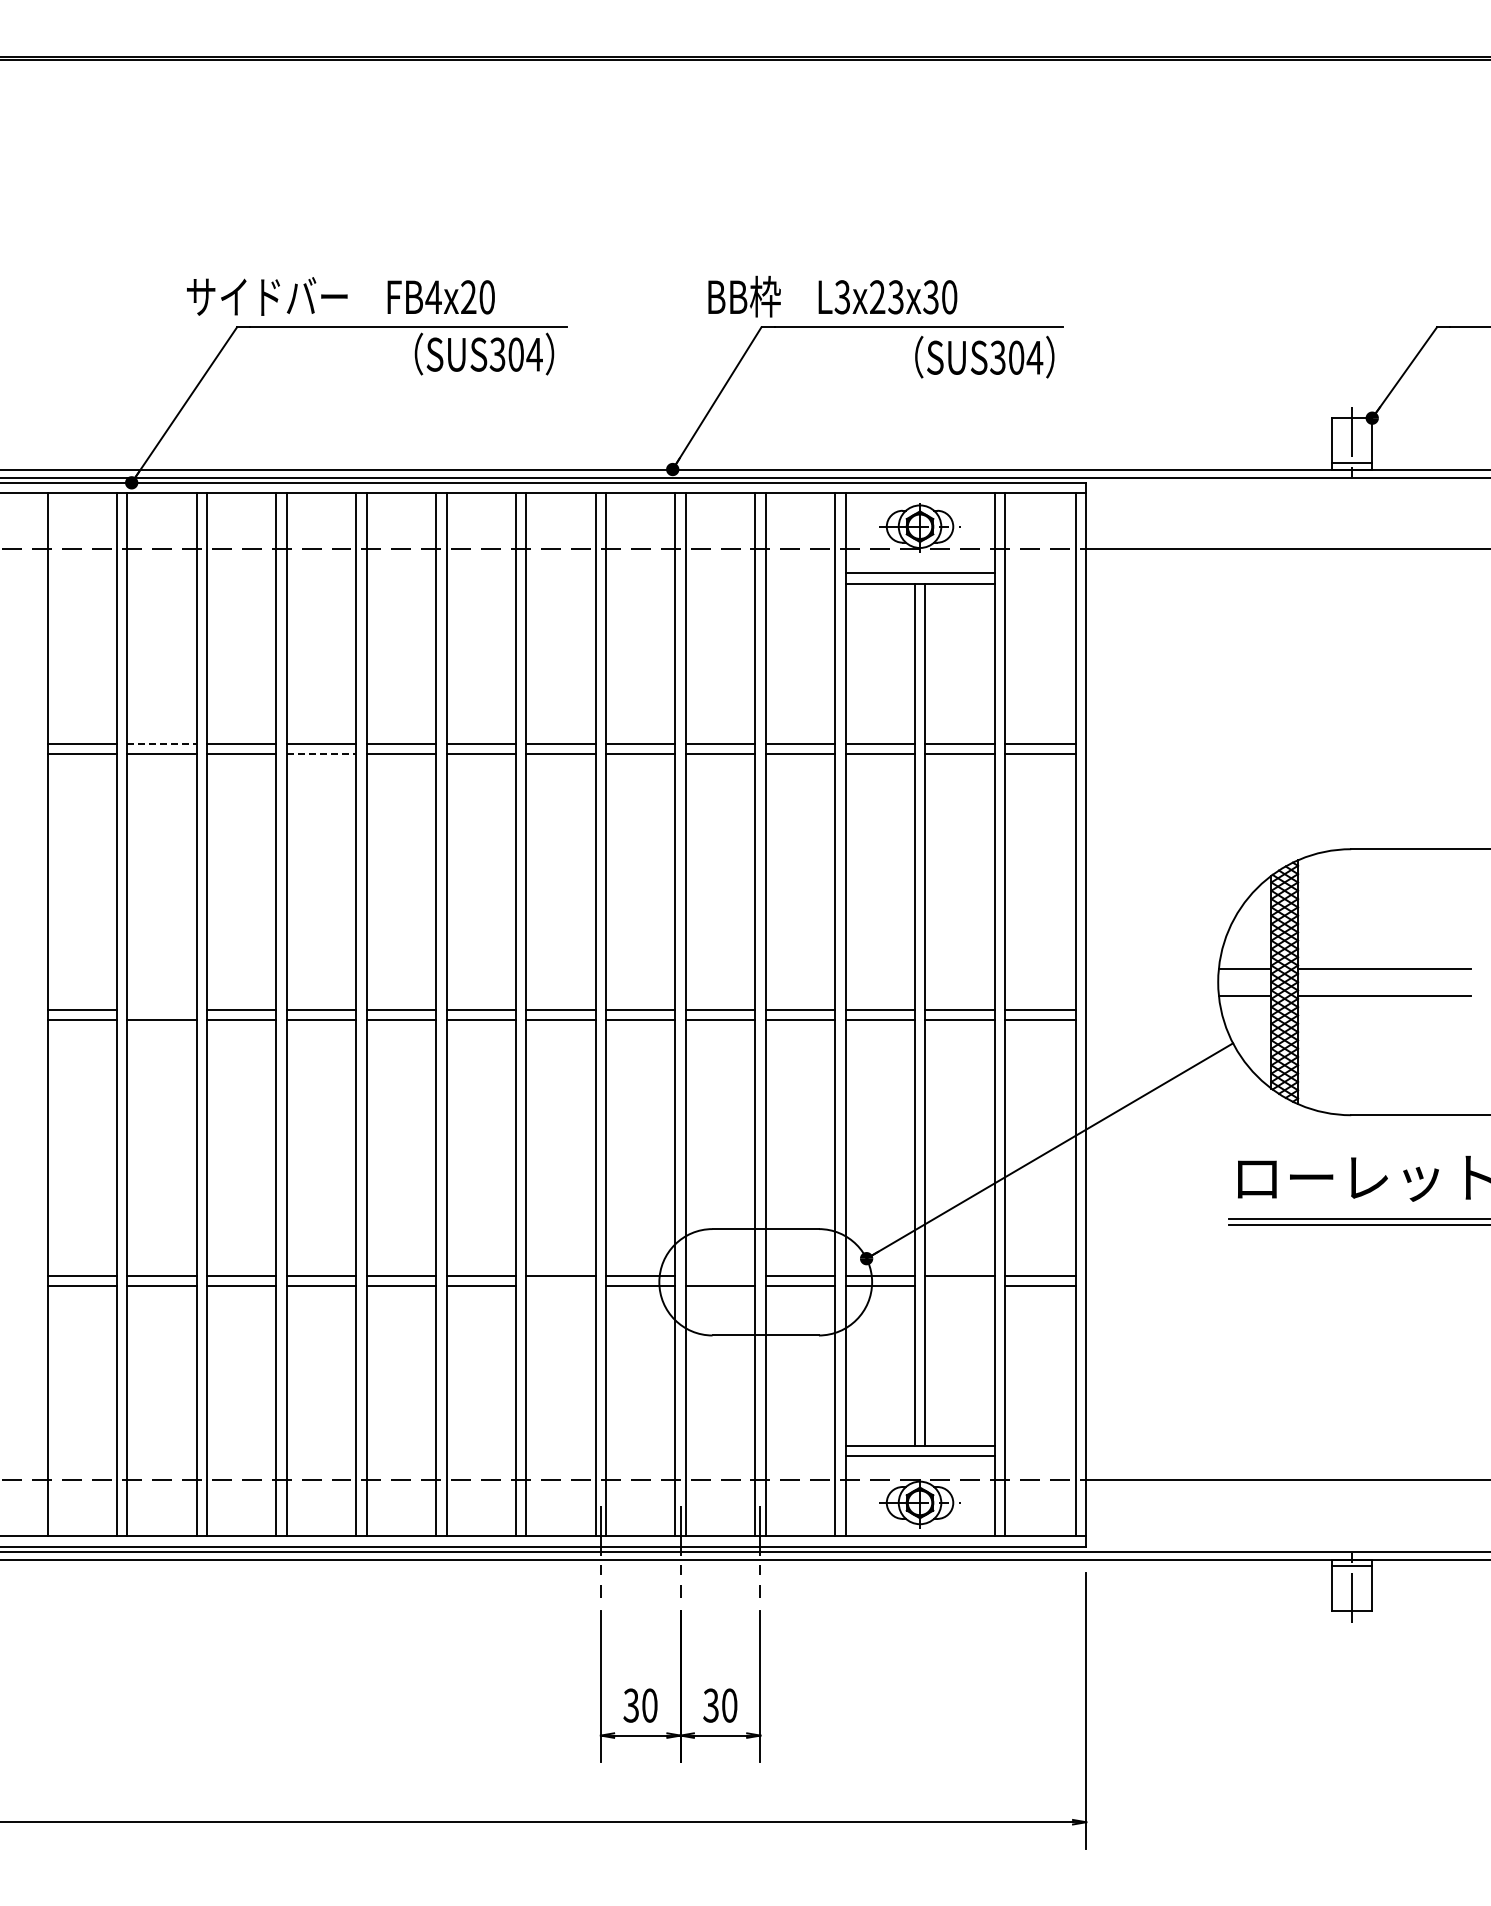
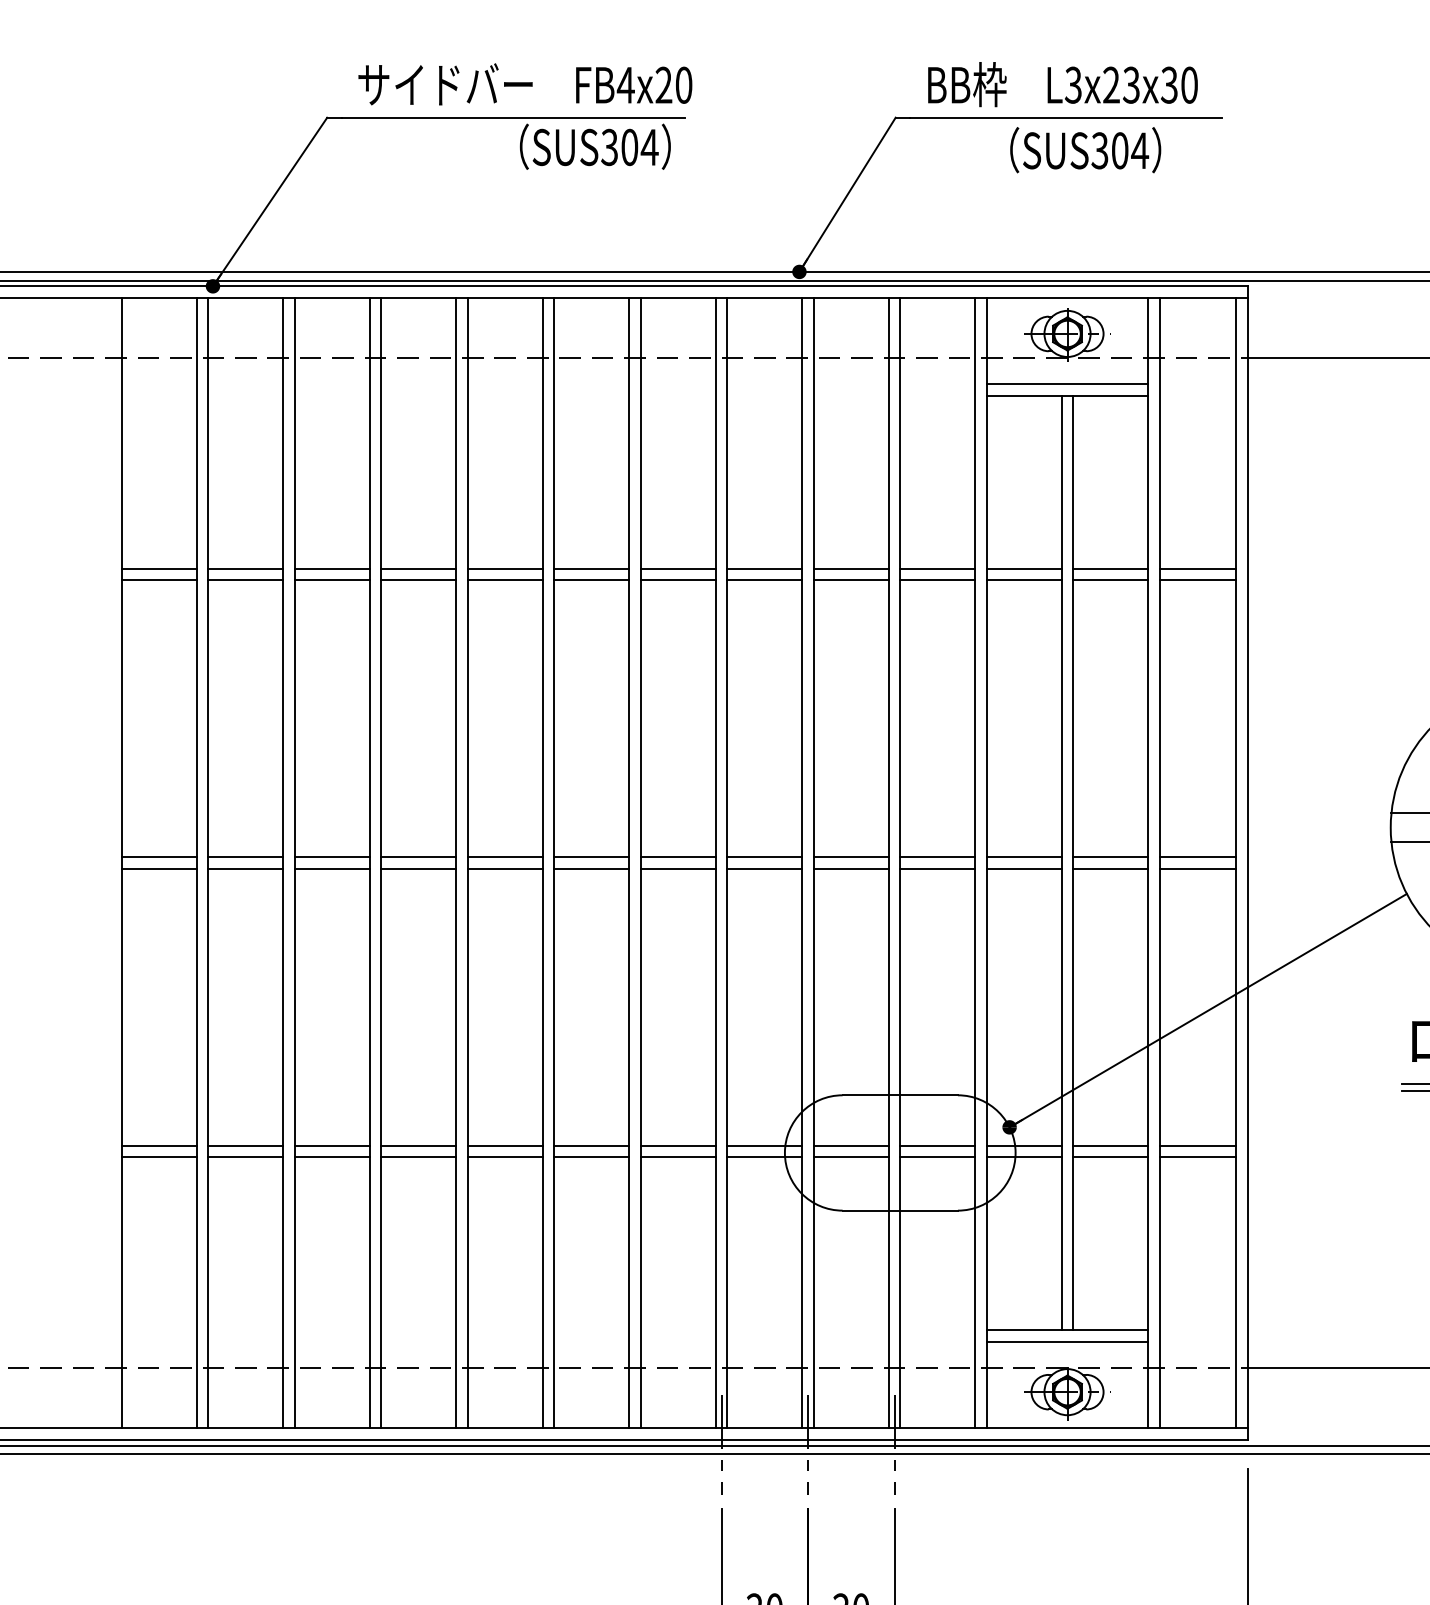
text: (340, 296) -> (524, 84), moved
text: (832, 296) -> (1062, 84), moved
text: (984, 356) -> (1085, 149), moved
line: (161, 743) -> (245, 568), dashed -> solid
line: (321, 754) -> (418, 580), dashed -> solid
line: (161, 1009) -> (245, 857), added
line: (720, 1275) -> (851, 1145), added
line: (560, 1286) -> (677, 1157), added
line: (959, 1286) -> (1110, 1157), added

